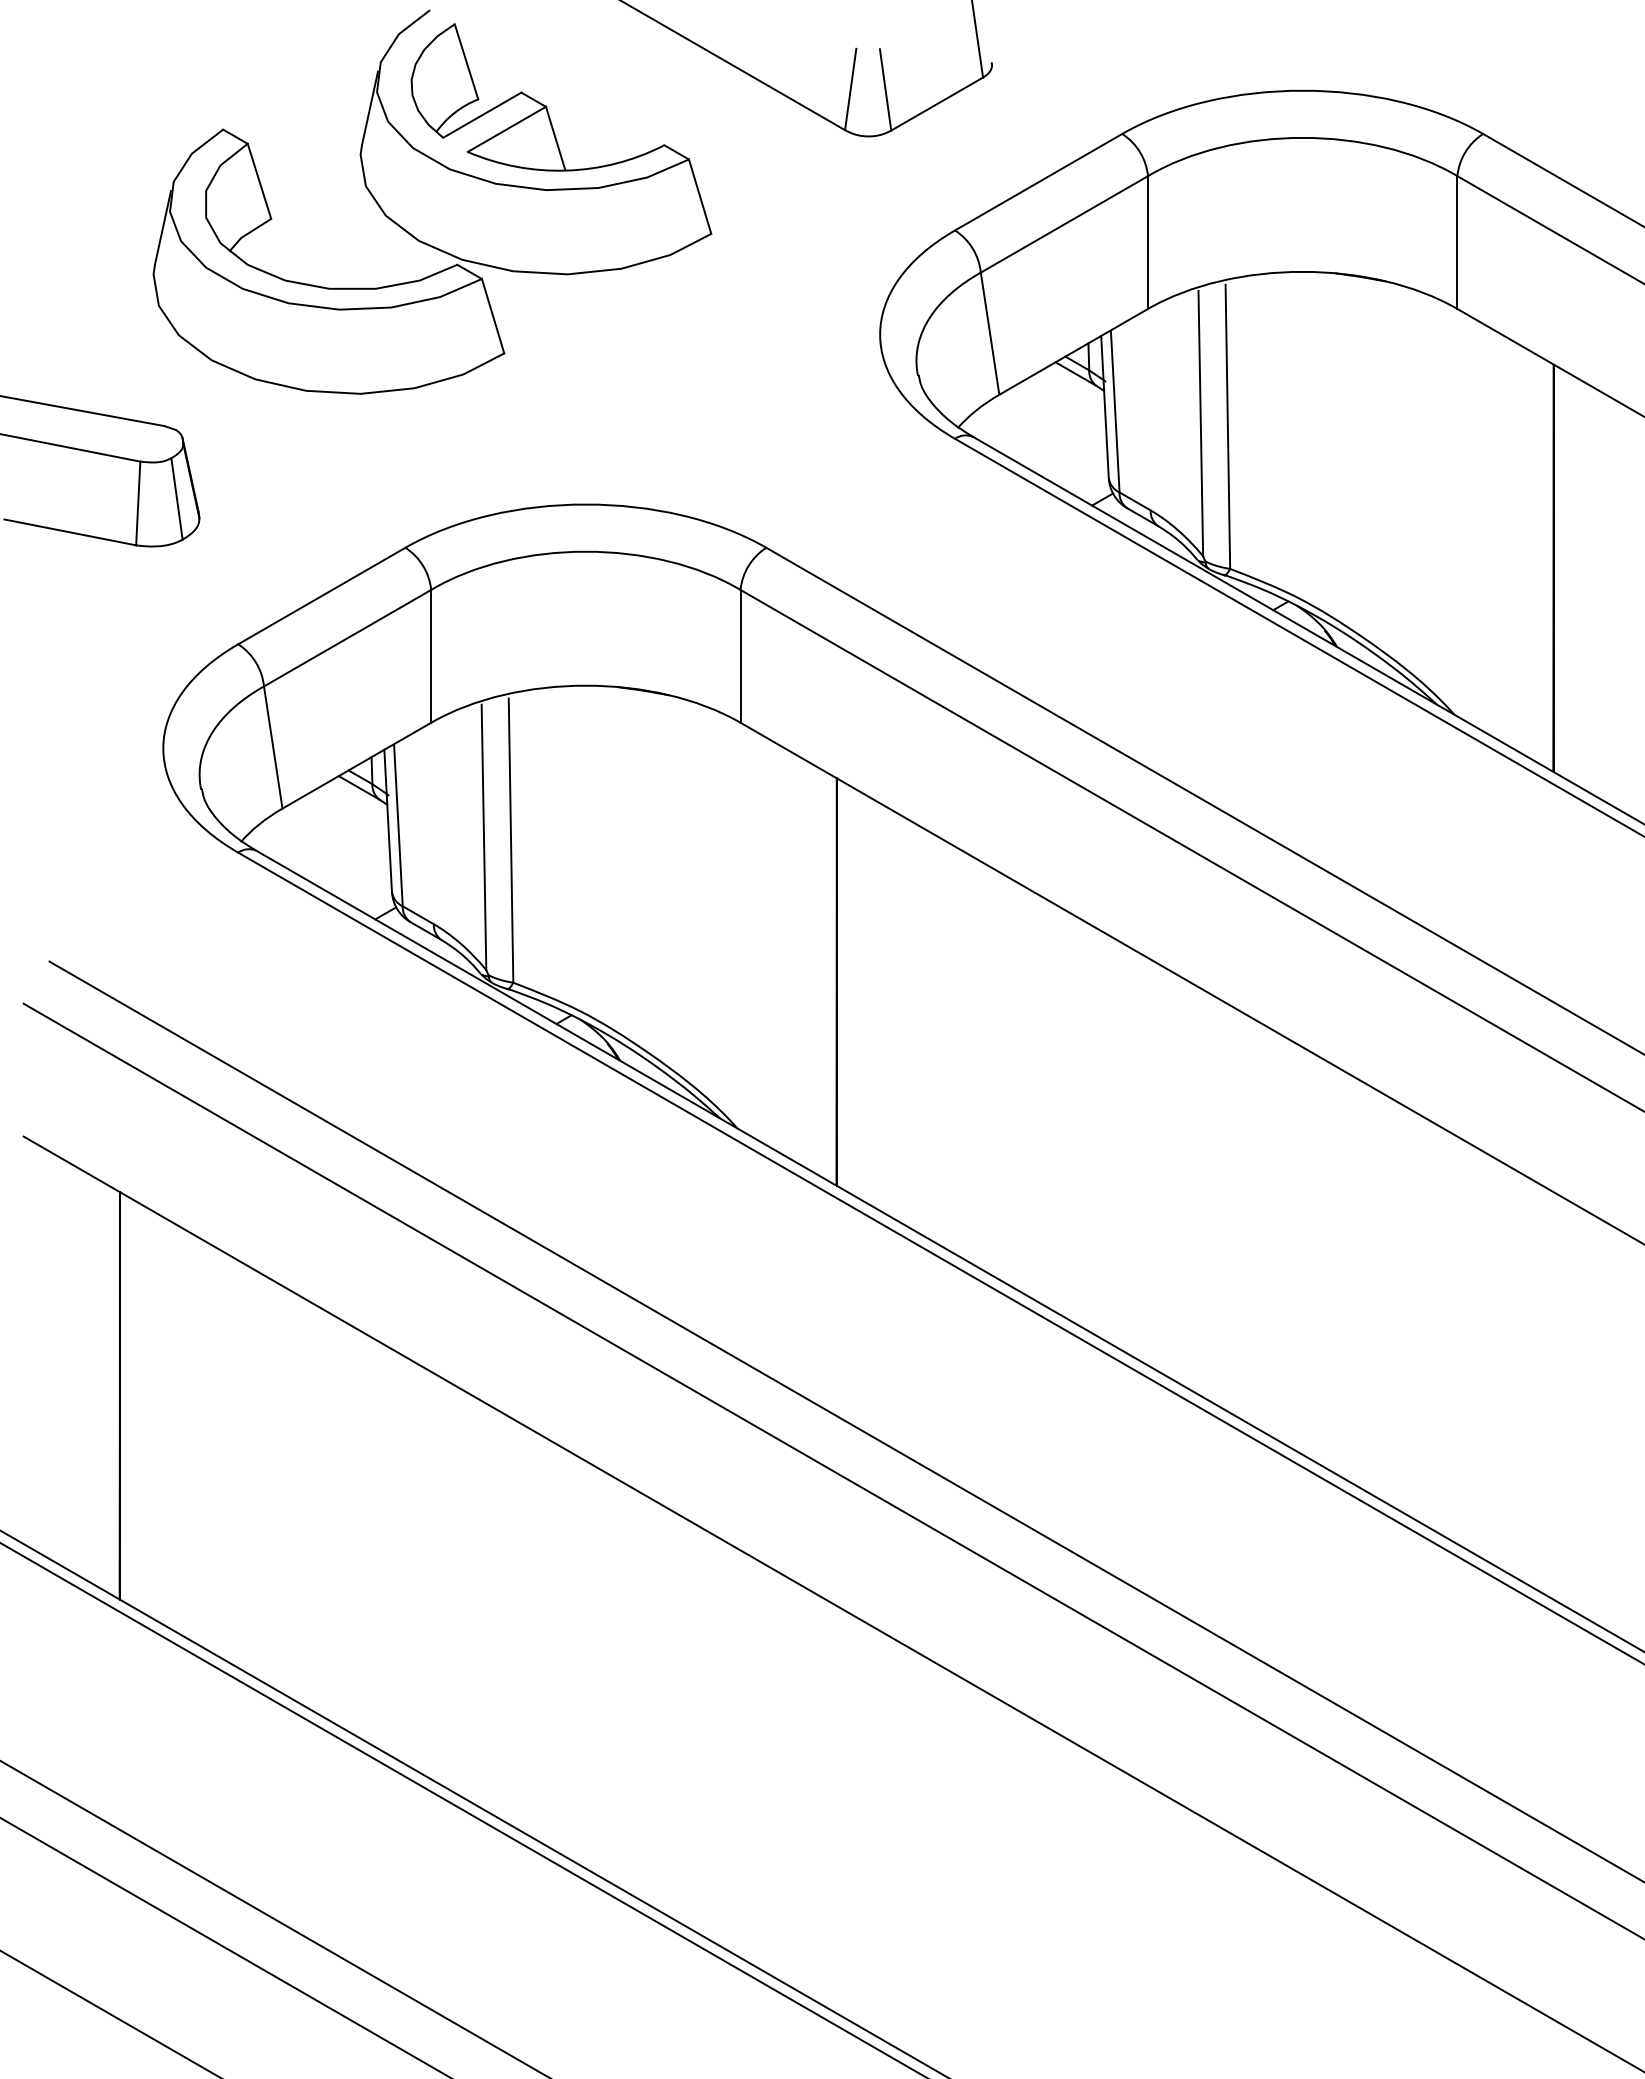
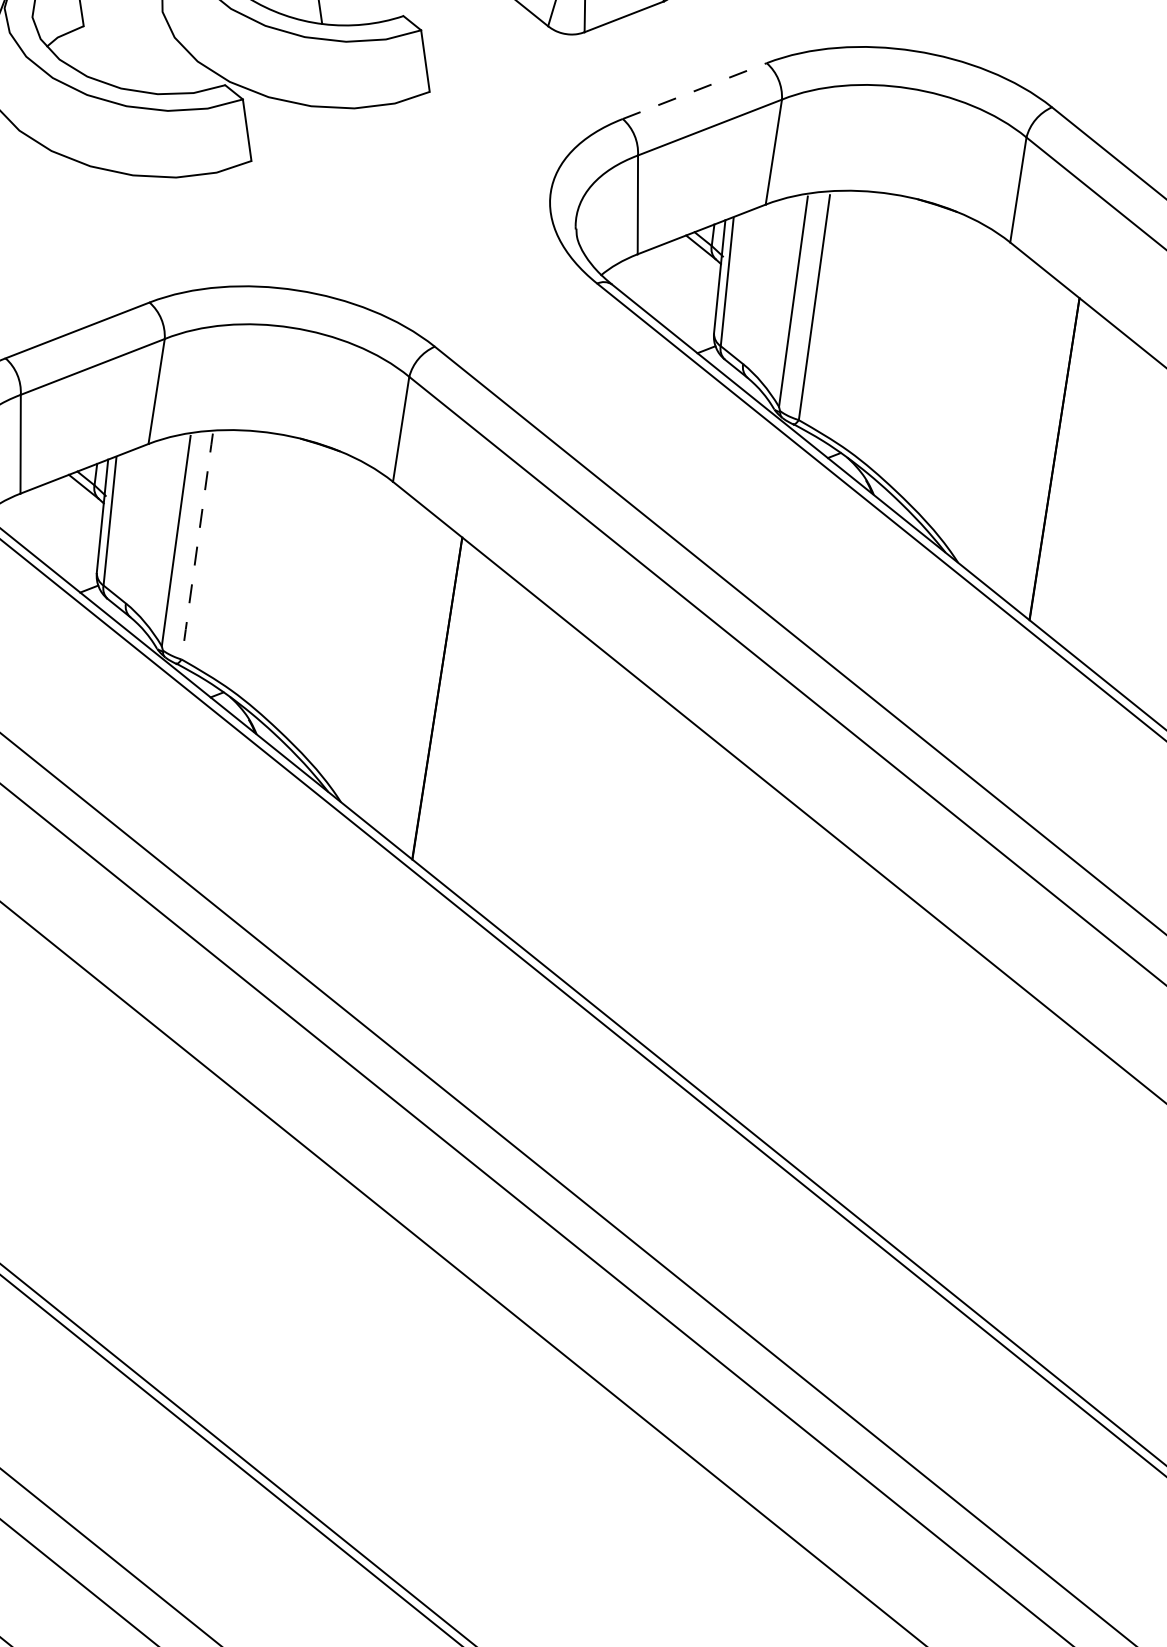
line: (1038, 182) -> (694, 91), solid -> dashed
line: (511, 839) -> (197, 546), solid -> dashed

